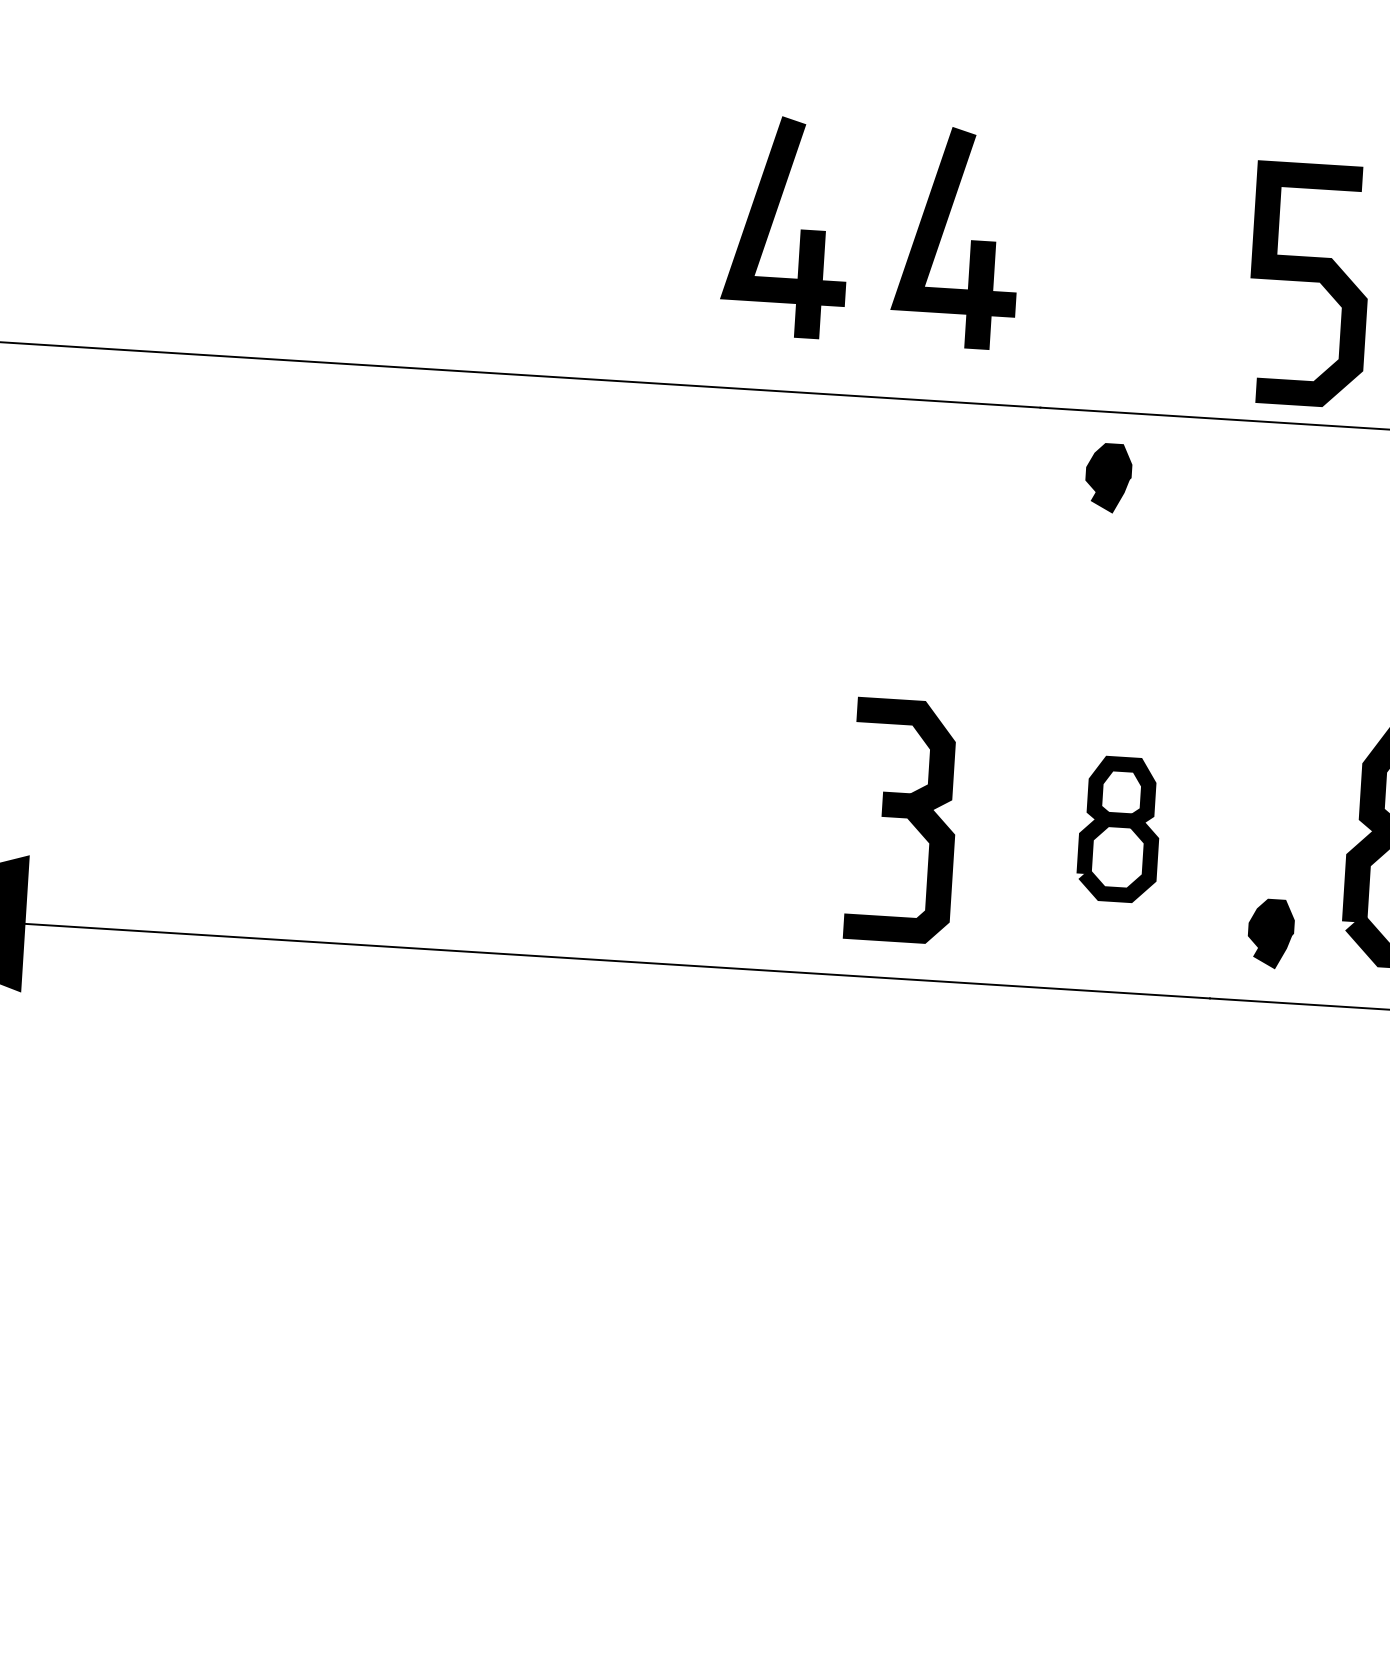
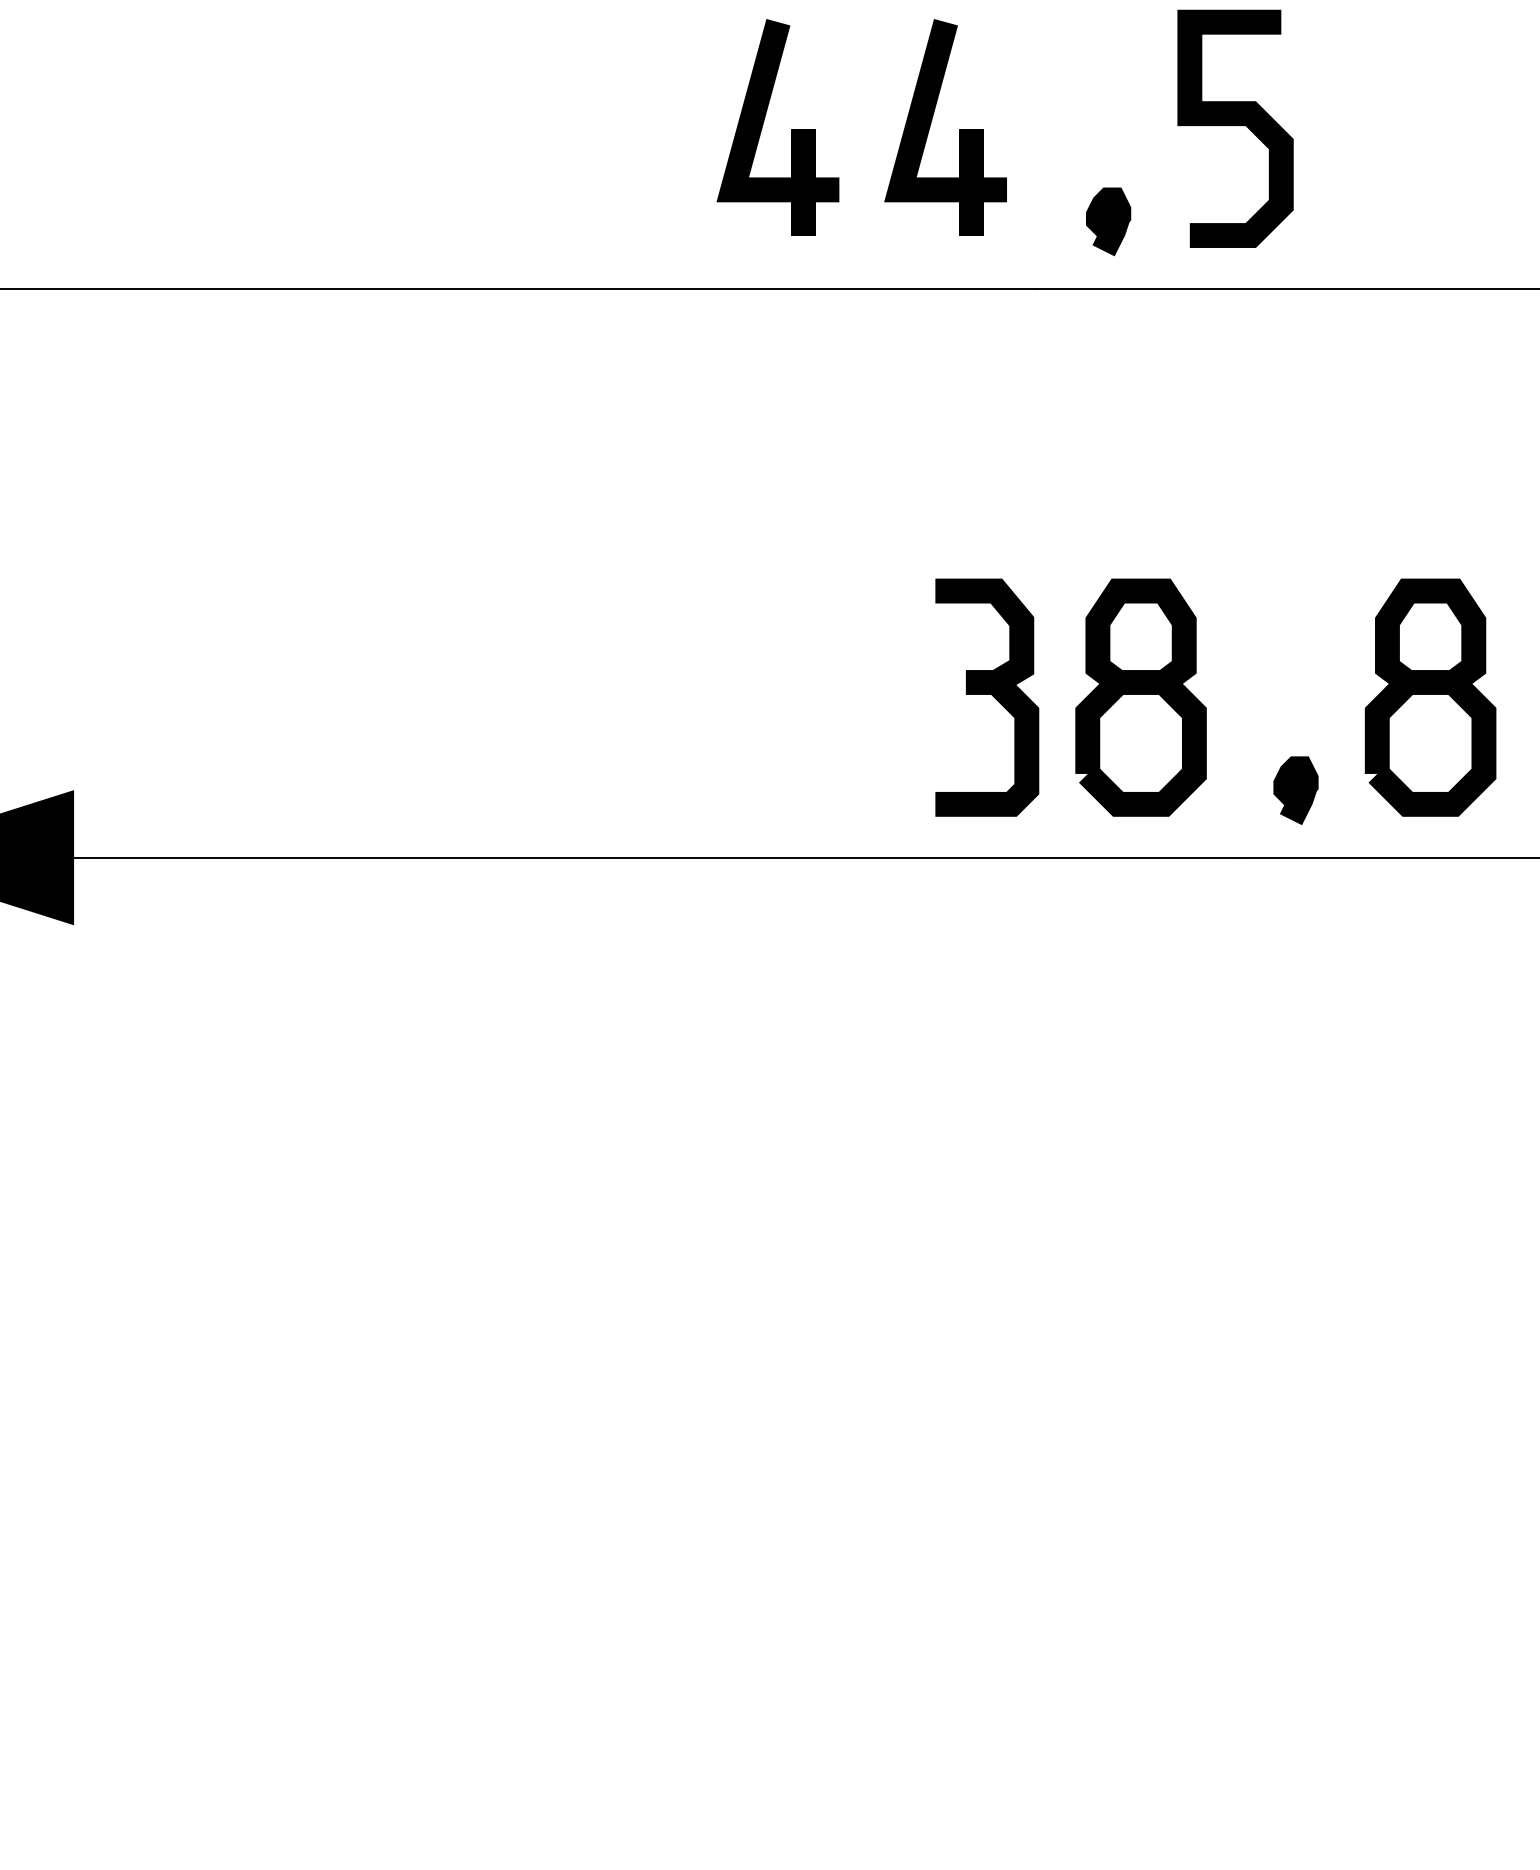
curve: (1309, 281) -> (1235, 125), moved
part: (1108, 477) -> (1108, 221), moved
part: (903, 820) -> (987, 697), moved
part: (1118, 829) -> (1140, 697), size x1.67

